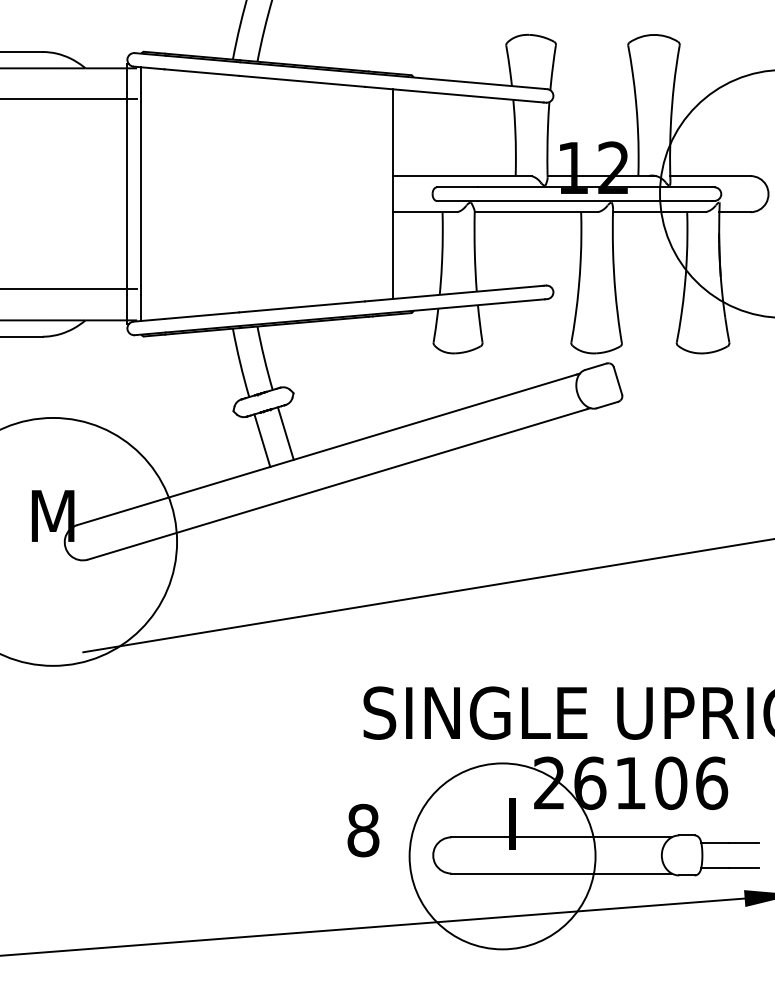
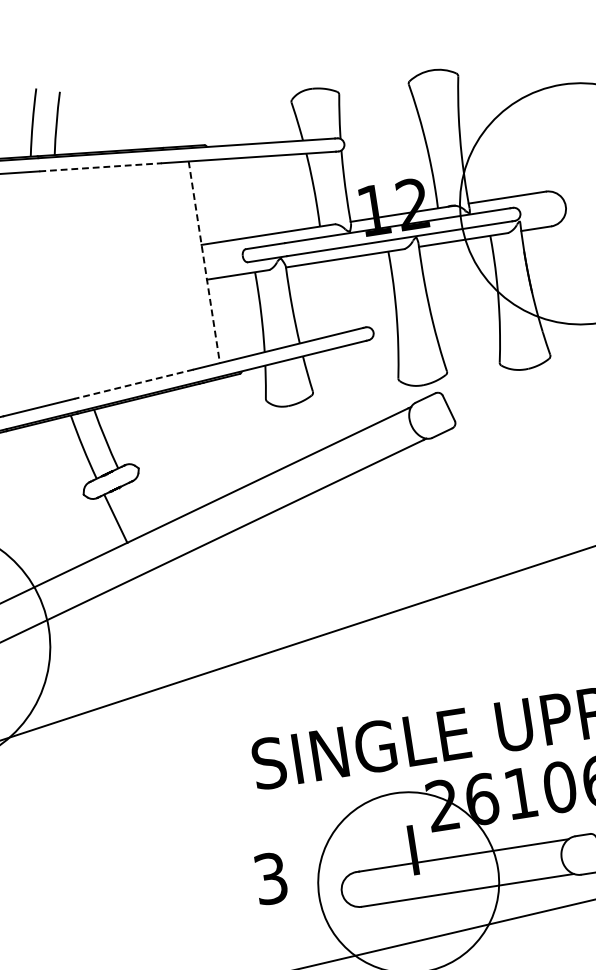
line: (302, 81) -> (100, 167), solid -> dashed
line: (392, 194) -> (204, 262), solid -> dashed
line: (301, 306) -> (133, 383), solid -> dashed
line: (285, 433) -> (137, 508), removed
text: (363, 830) -> (271, 878), 8 -> 3

